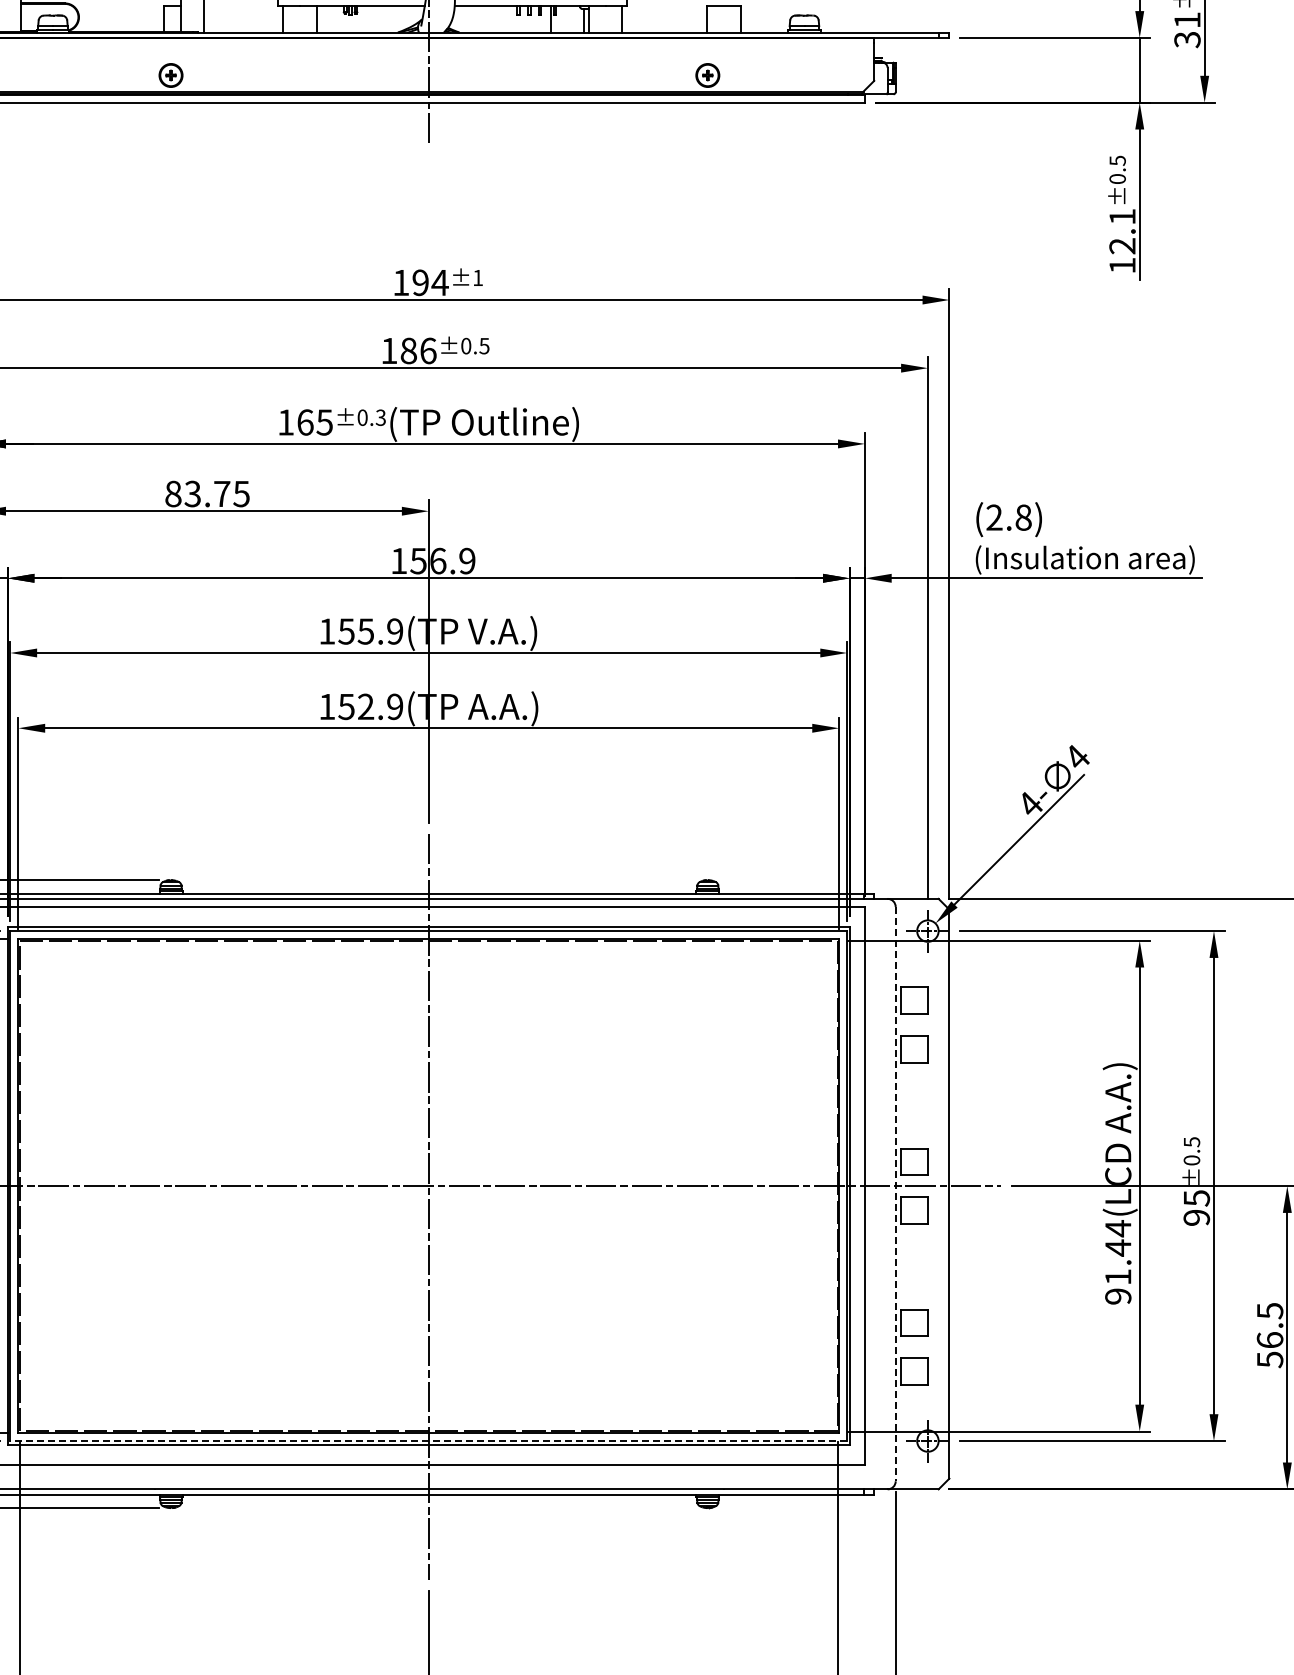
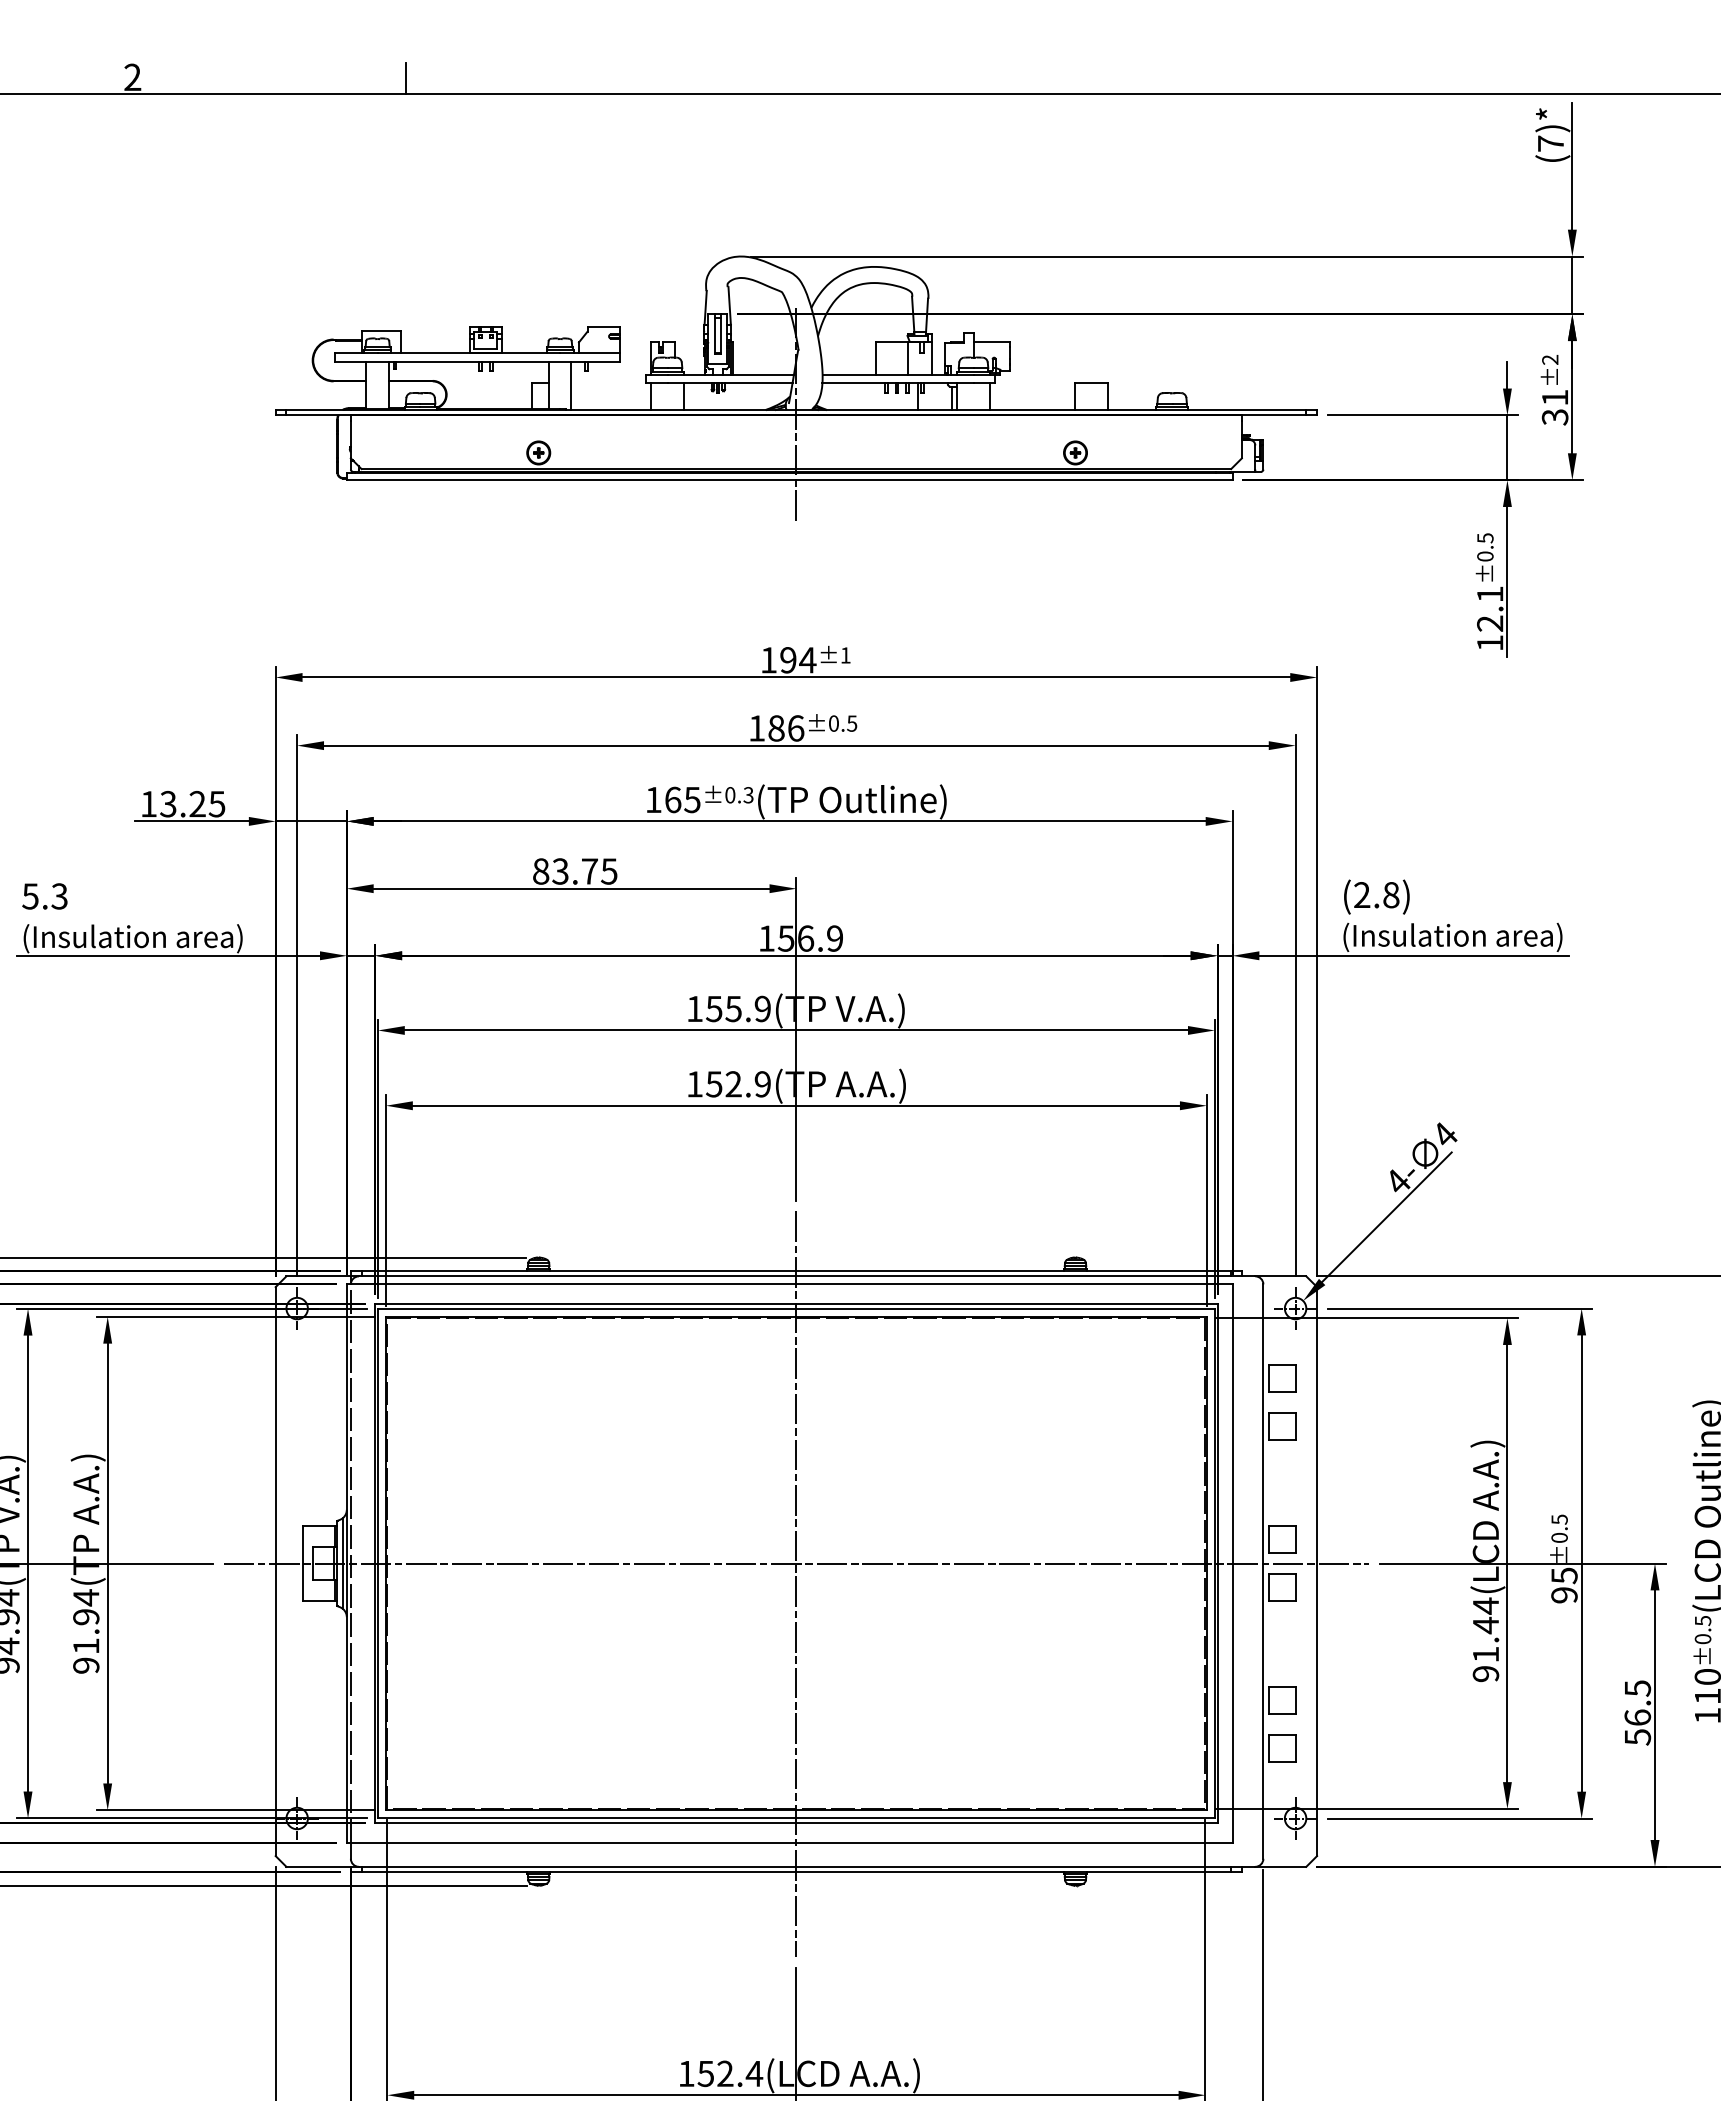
line: (895, 1195) -> (1263, 1572), dashed -> solid
line: (427, 1441) -> (795, 1818), dashed -> solid

